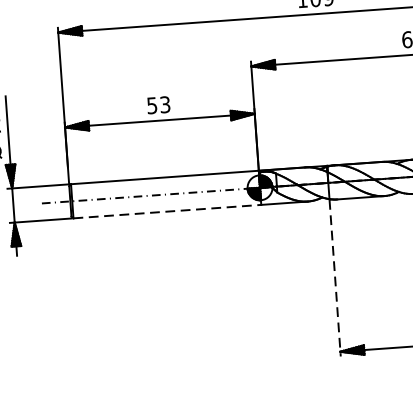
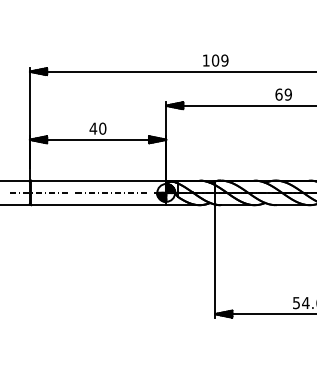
text: (157, 105) -> (97, 128), 53 -> 40
line: (168, 212) -> (99, 205), dashed -> solid
line: (335, 278) -> (215, 261), dashed -> solid

